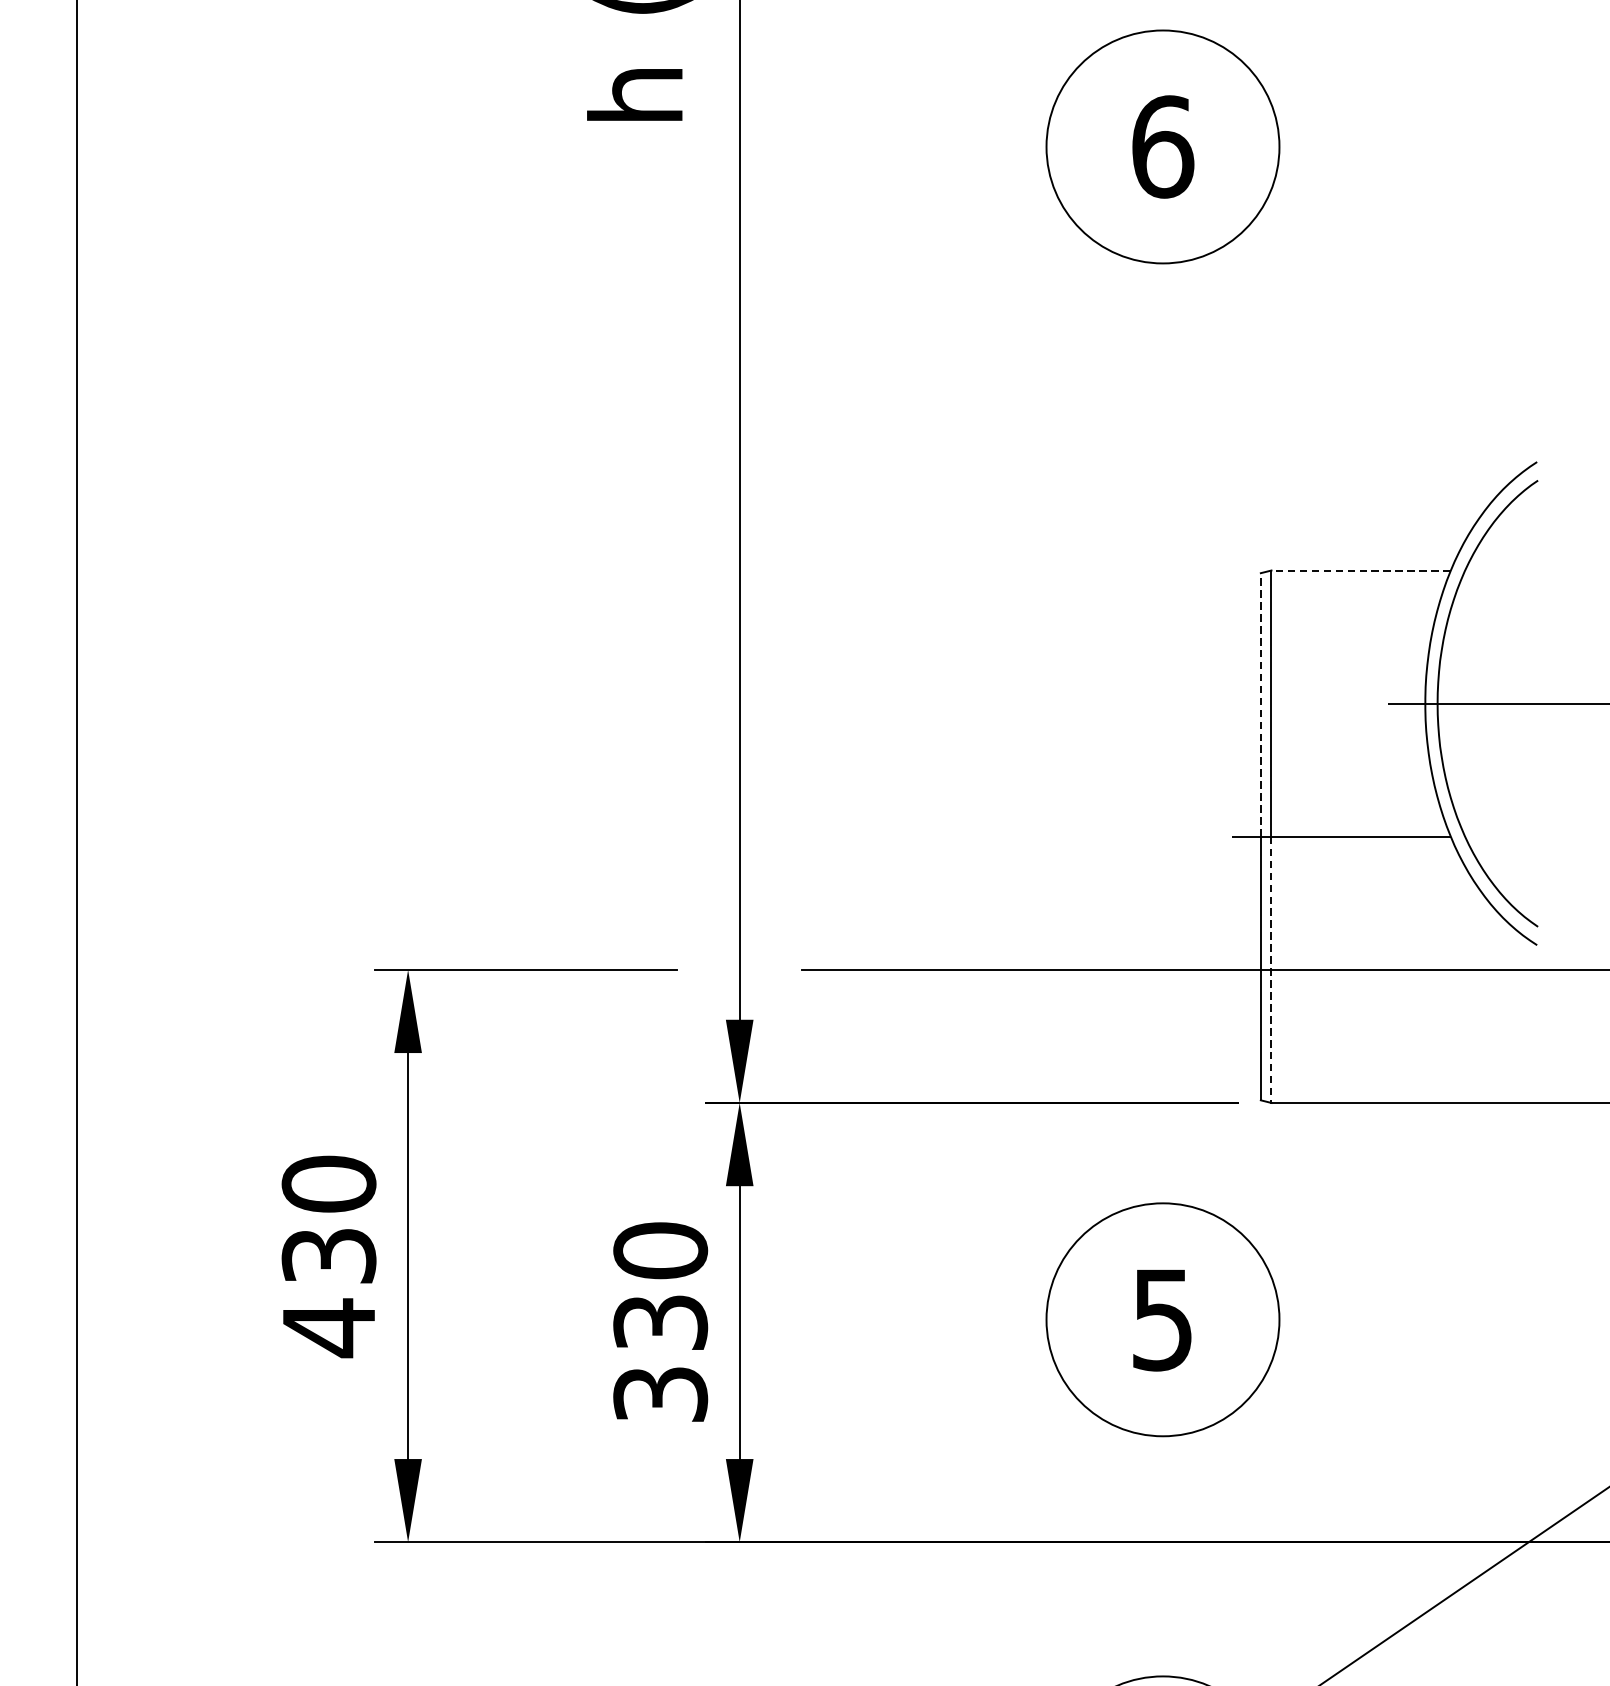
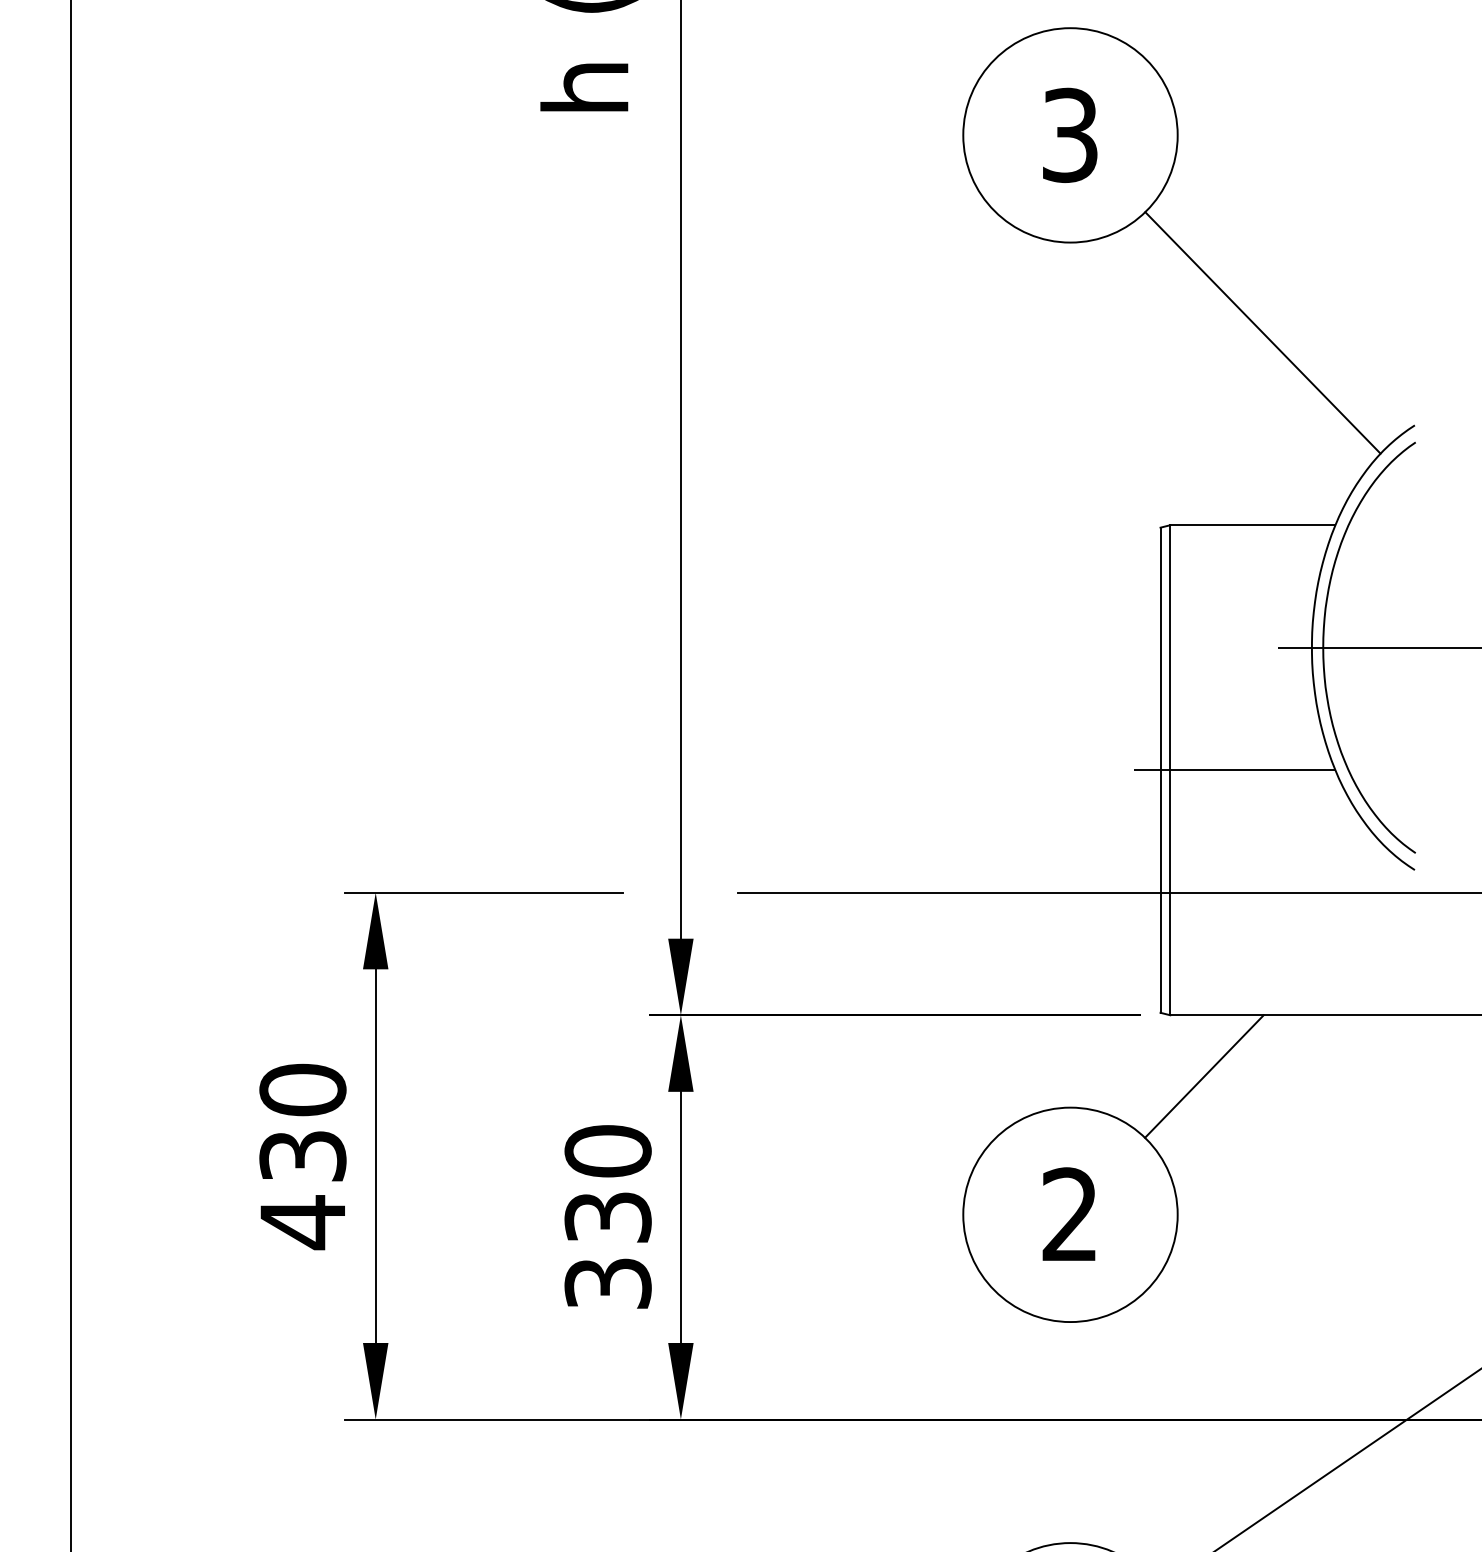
text: (1163, 147) -> (1070, 135), 6 -> 3
line: (1371, 361) -> (1262, 332), added
line: (1360, 570) -> (1252, 525), dashed -> solid
line: (1260, 704) -> (1160, 648), dashed -> solid
line: (1271, 969) -> (1170, 892), dashed -> solid
line: (1308, 1169) -> (1204, 1076), added
text: (1161, 1319) -> (1069, 1214), 5 -> 2

